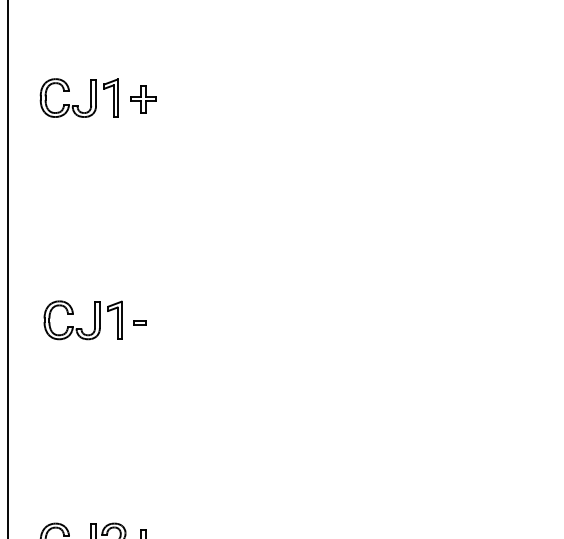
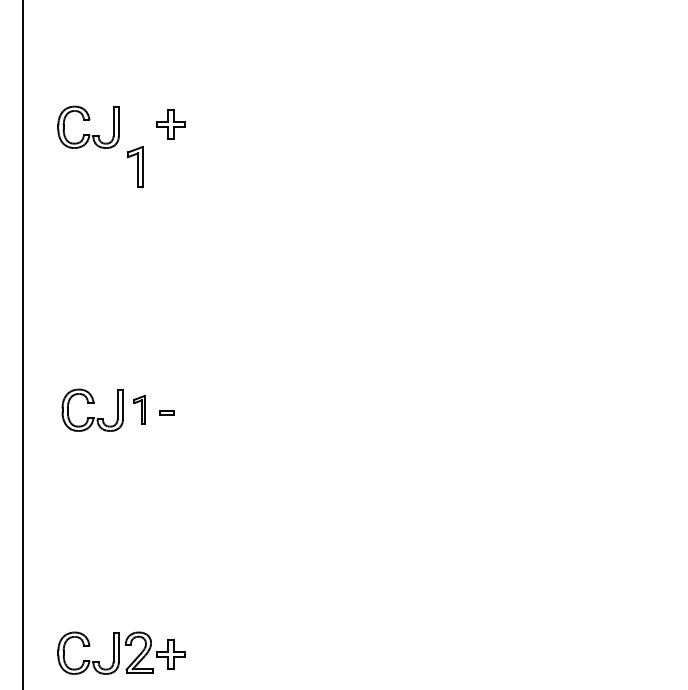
part: (68, 97) -> (88, 126), moved
part: (143, 99) -> (170, 124), moved
part: (114, 319) -> (139, 409), size x0.7

